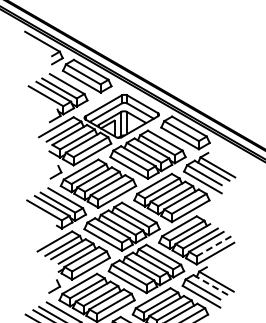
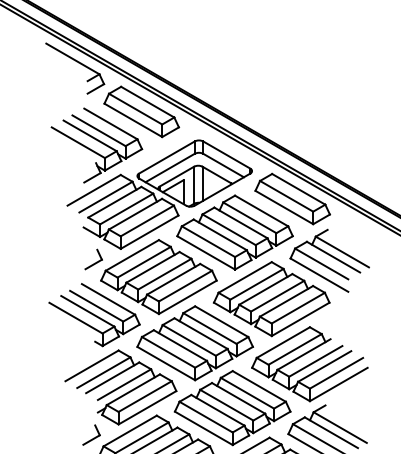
line: (214, 246) -> (337, 373), dashed -> solid
line: (210, 285) -> (331, 433), dashed -> solid

